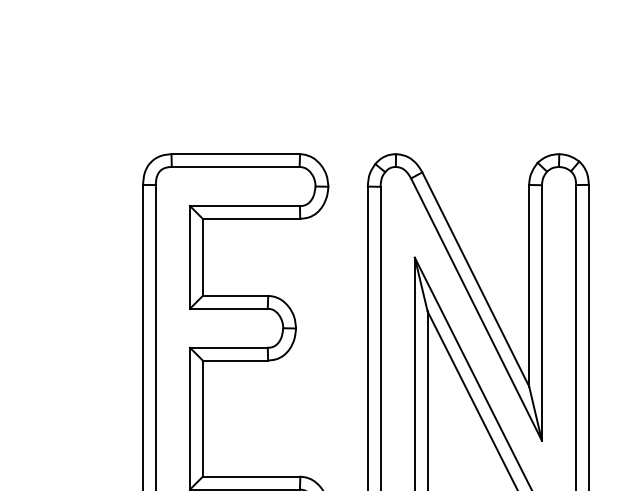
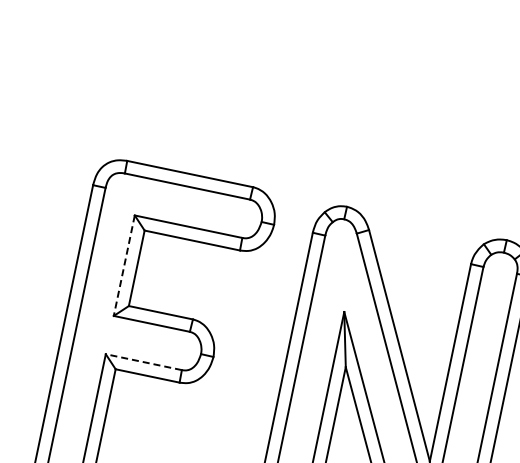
line: (190, 257) -> (124, 265), solid -> dashed
line: (228, 347) -> (143, 361), solid -> dashed

